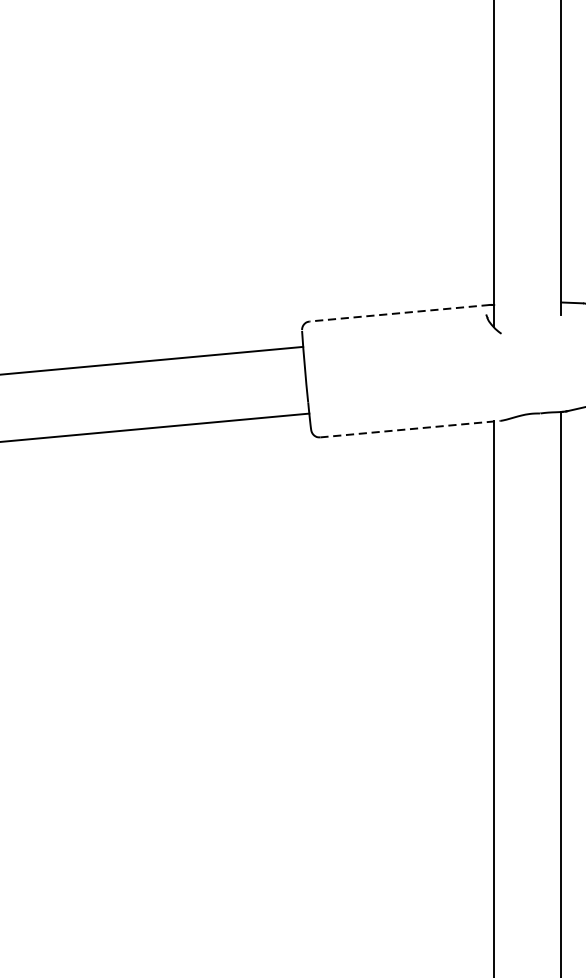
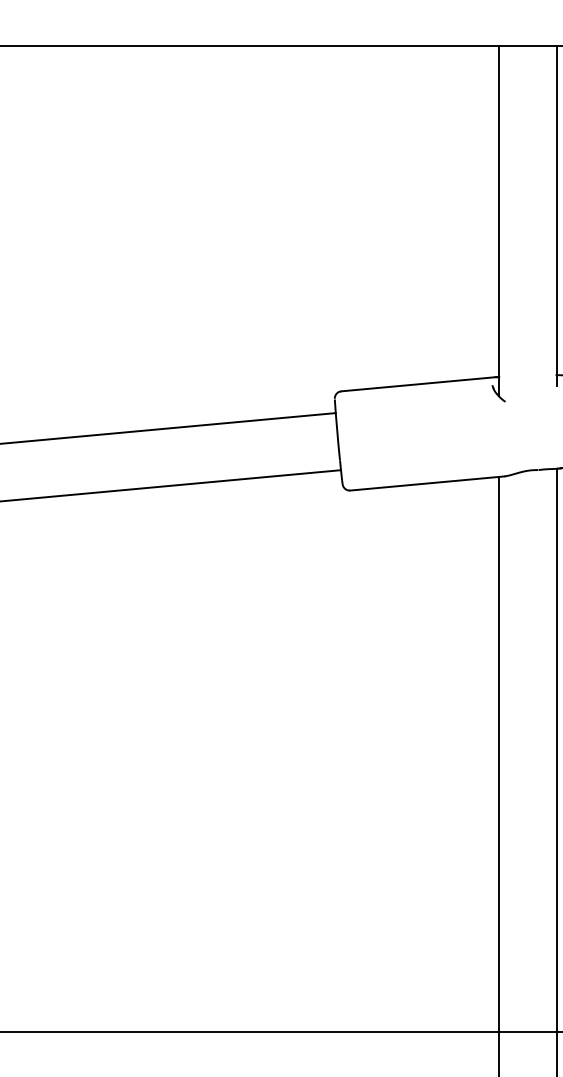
line: (398, 313) -> (417, 384), dashed -> solid
line: (410, 429) -> (427, 483), dashed -> solid

